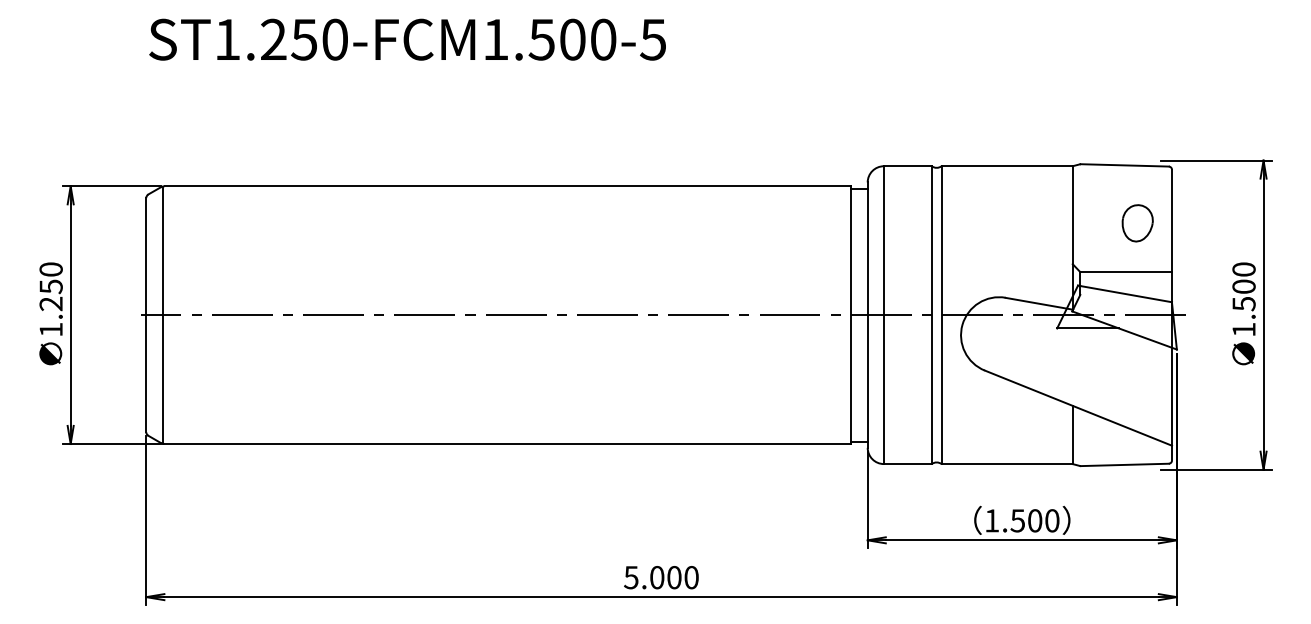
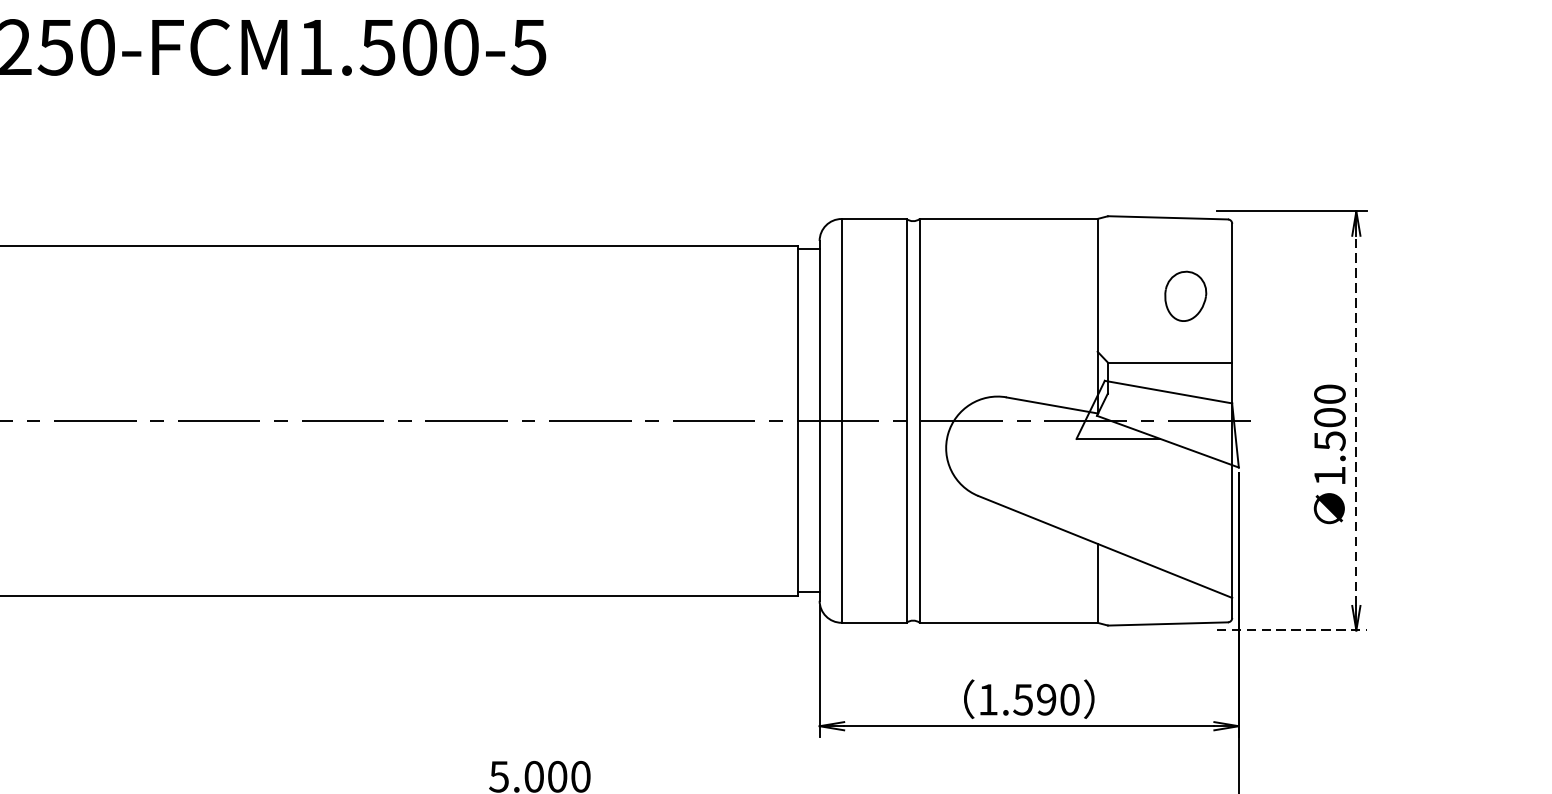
text: (1243, 313) -> (1329, 453), moved
line: (1263, 314) -> (1356, 420), solid -> dashed
line: (1216, 469) -> (1292, 630), solid -> dashed
text: (1035, 520) -> (1047, 699), 1.500 -> 1.590

